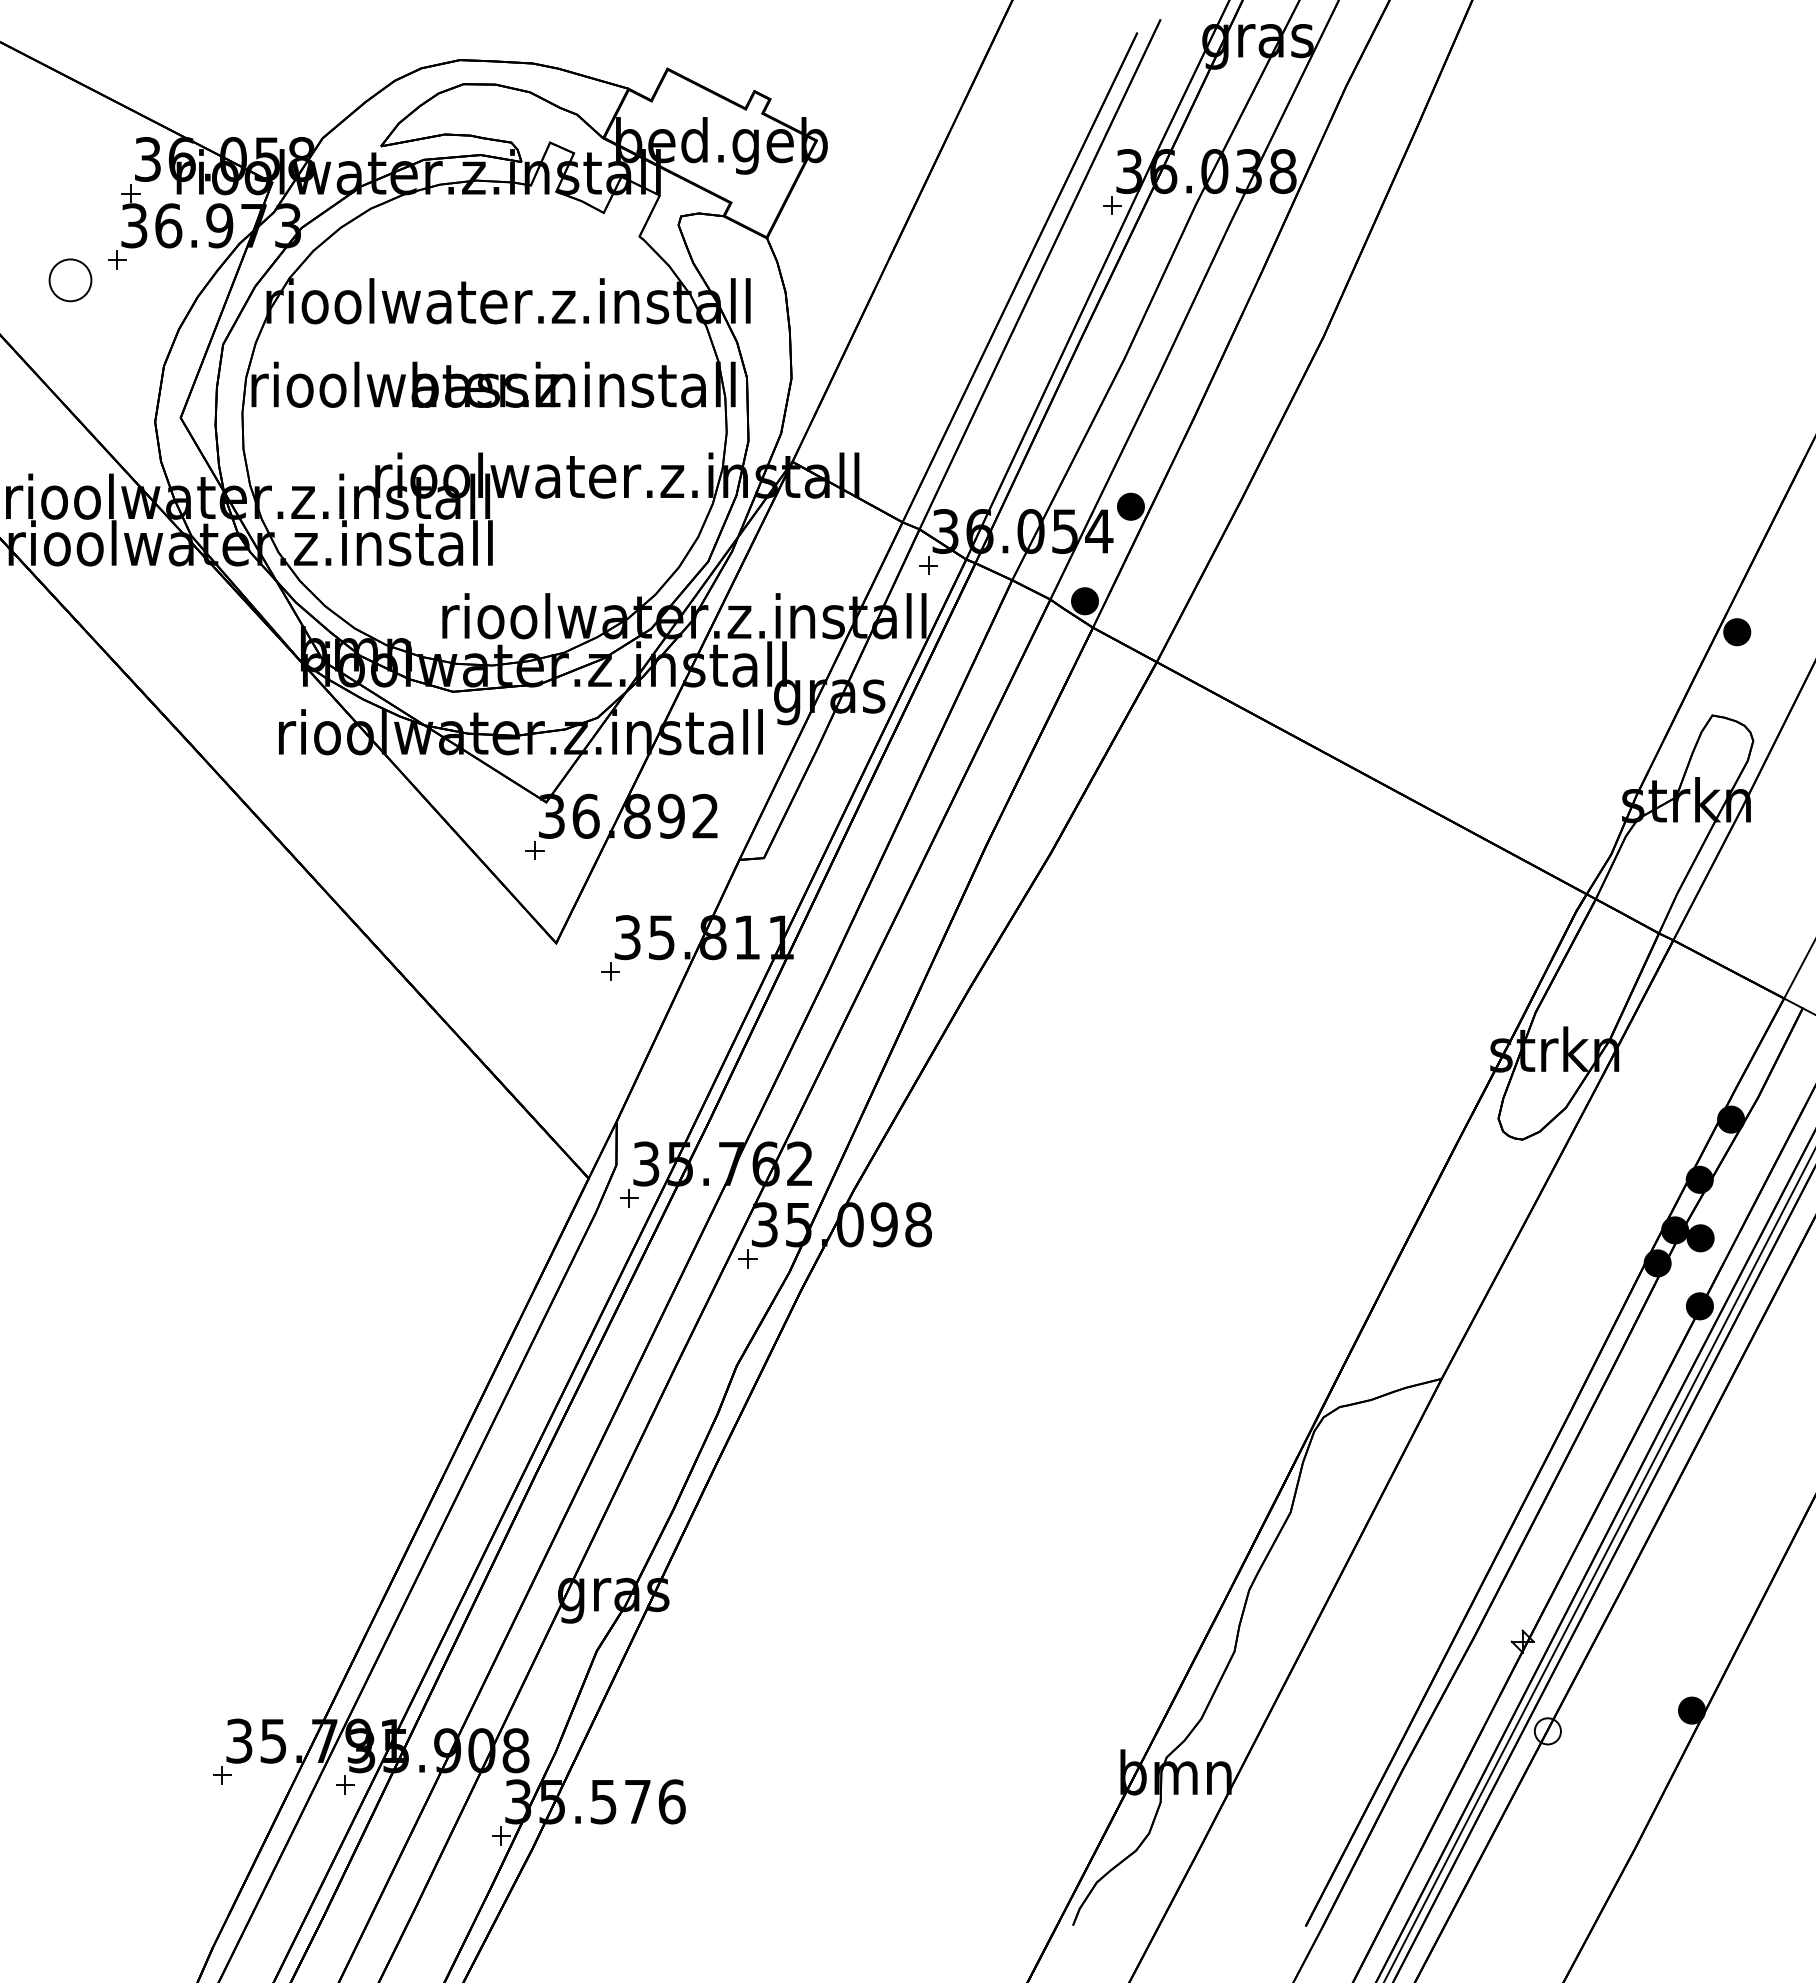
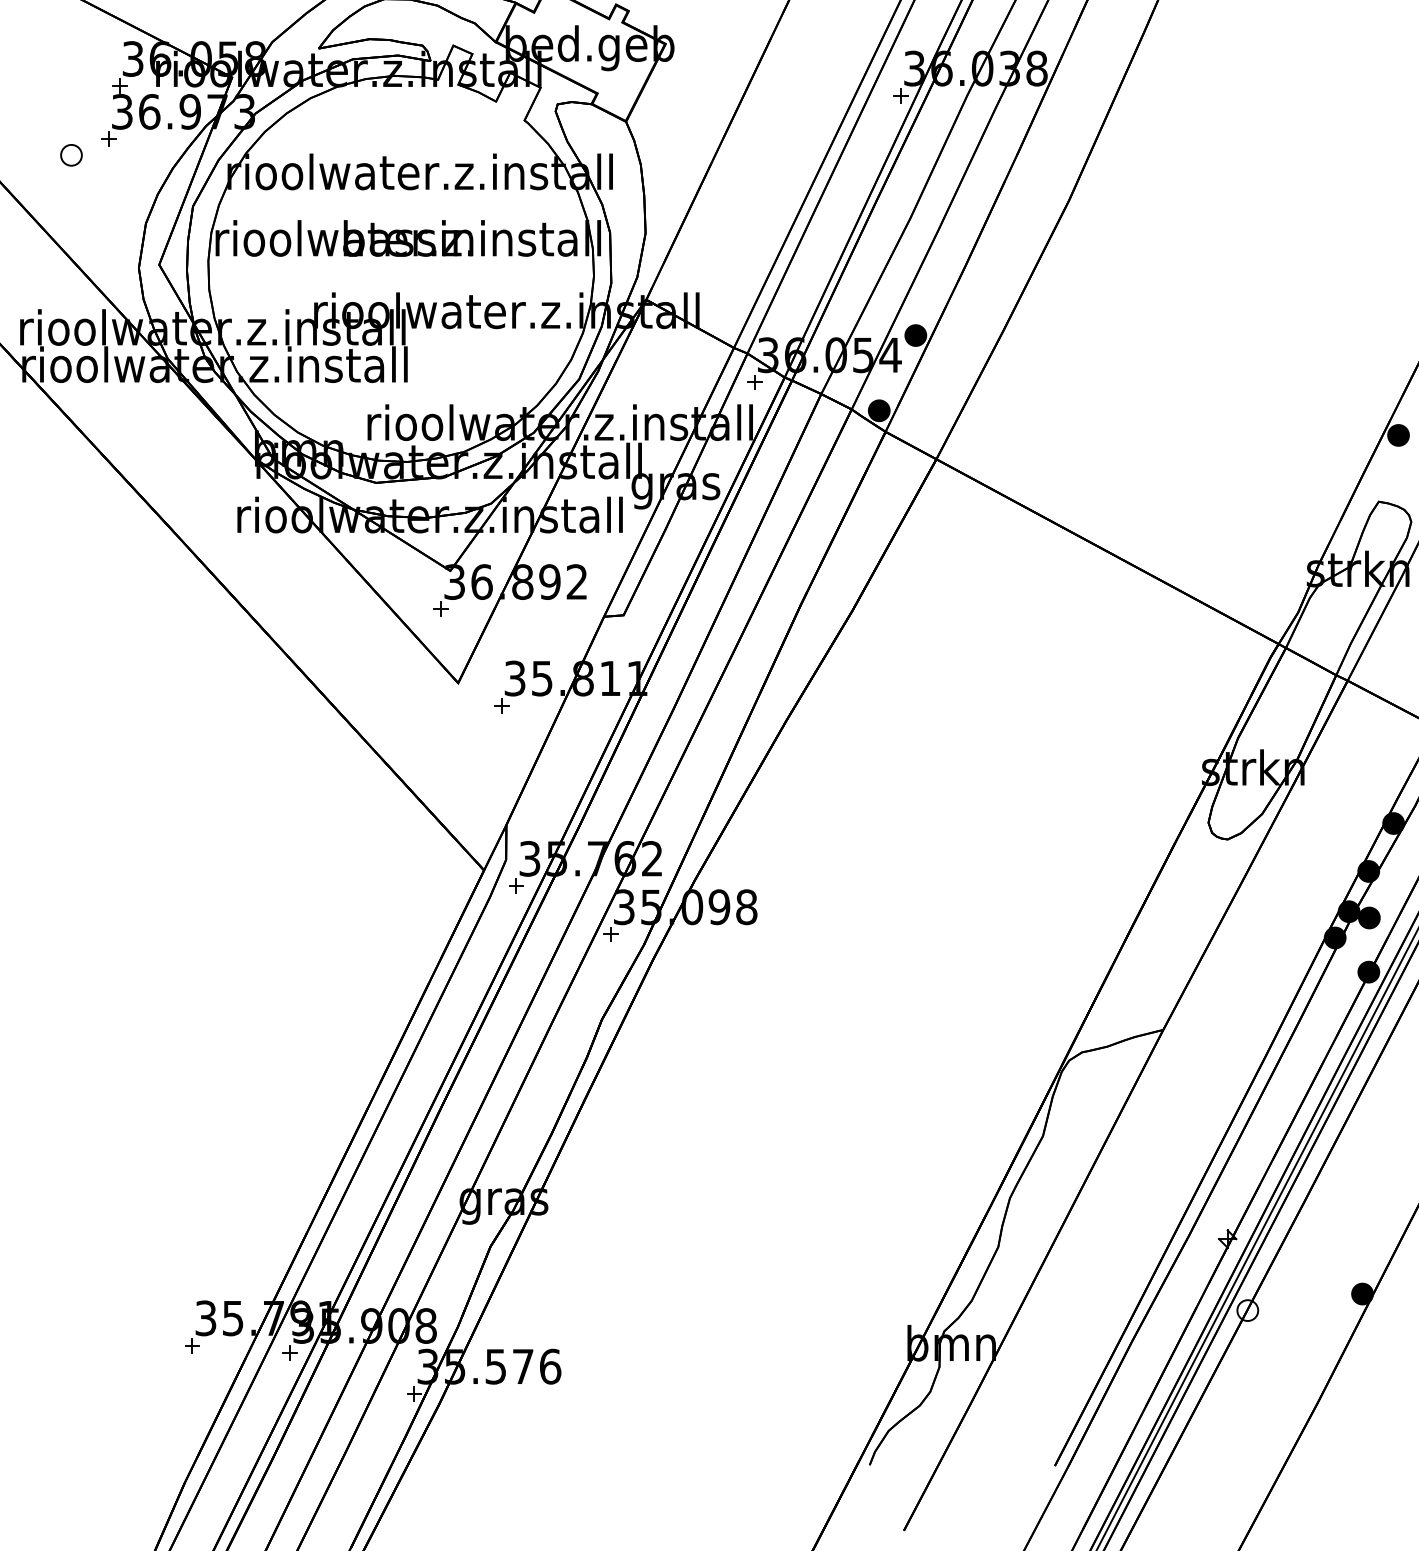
part: (70, 280) -> (71, 155), size x0.62

